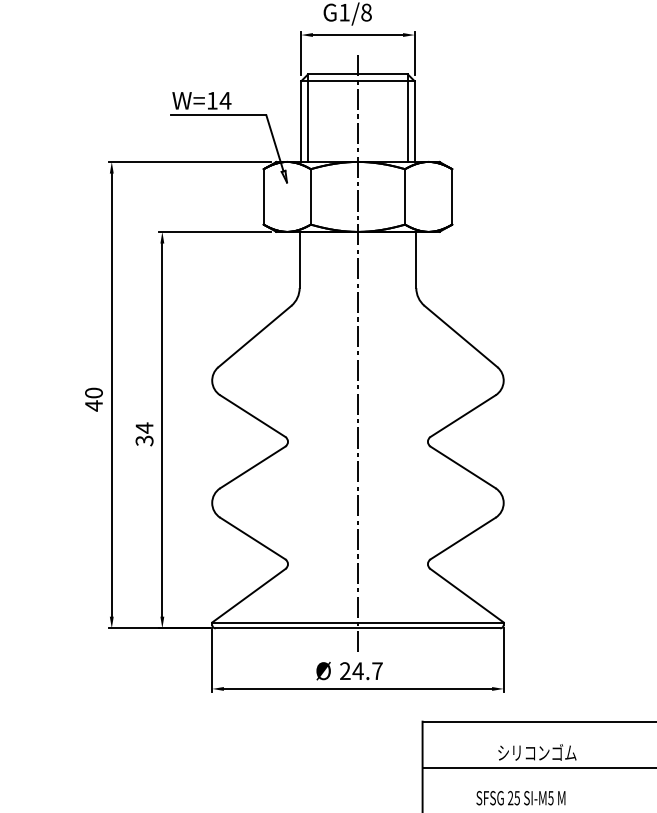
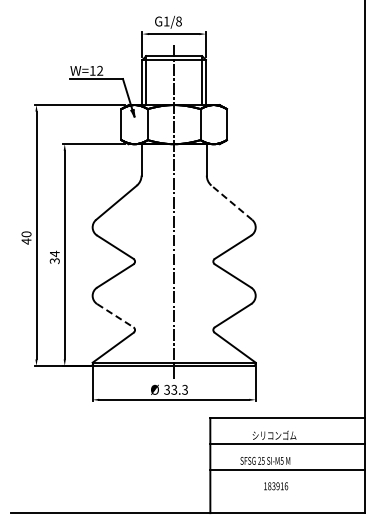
text: (224, 100) -> (99, 70), W=14 -> W=12
line: (460, 336) -> (231, 202), solid -> dashed
line: (253, 538) -> (115, 315), solid -> dashed
text: (362, 670) -> (176, 389), 24.7 -> 33.3

